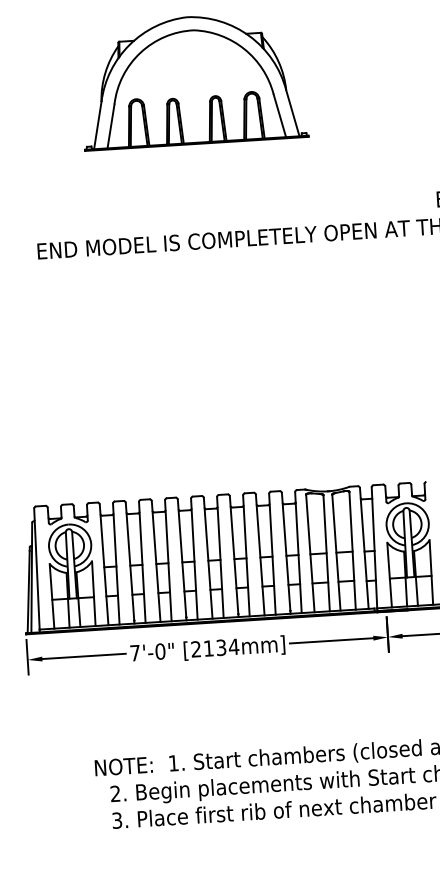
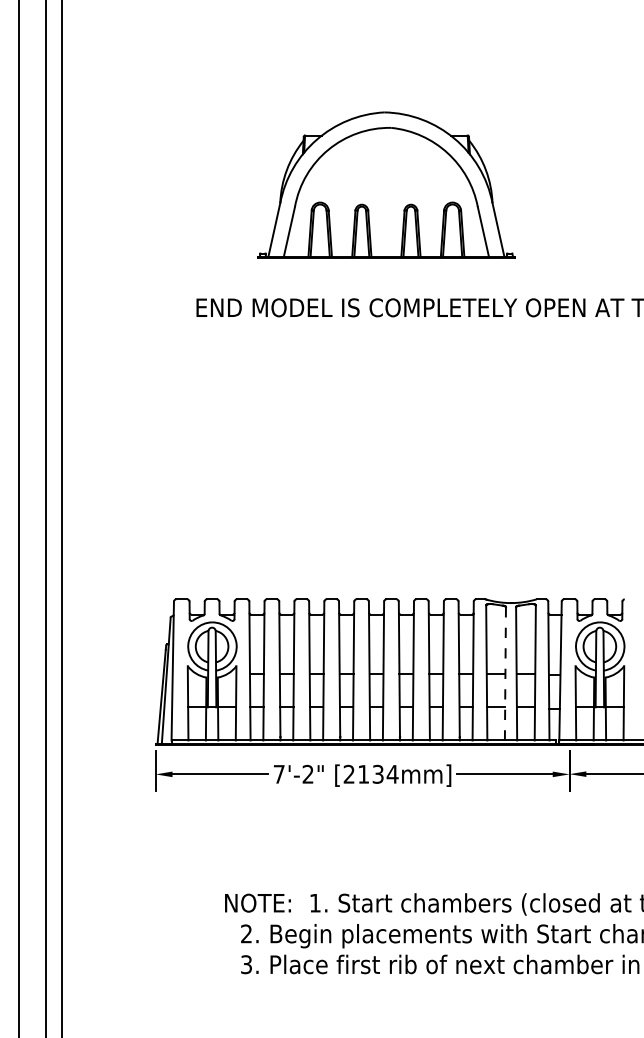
part: (192, 79) -> (386, 184), moved
line: (326, 552) -> (505, 673), solid -> dashed
text: (159, 651) -> (307, 774), 7'-0" -> 7'-2"

